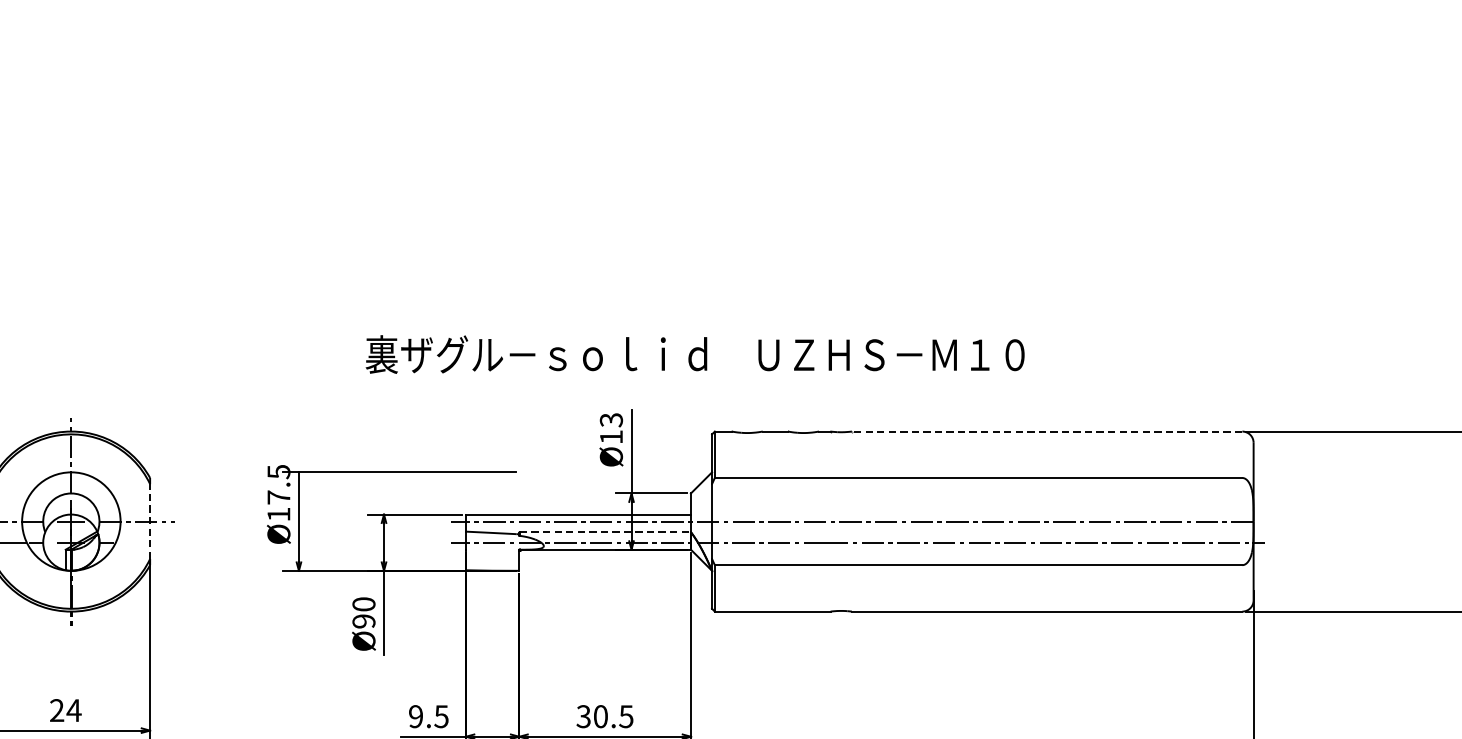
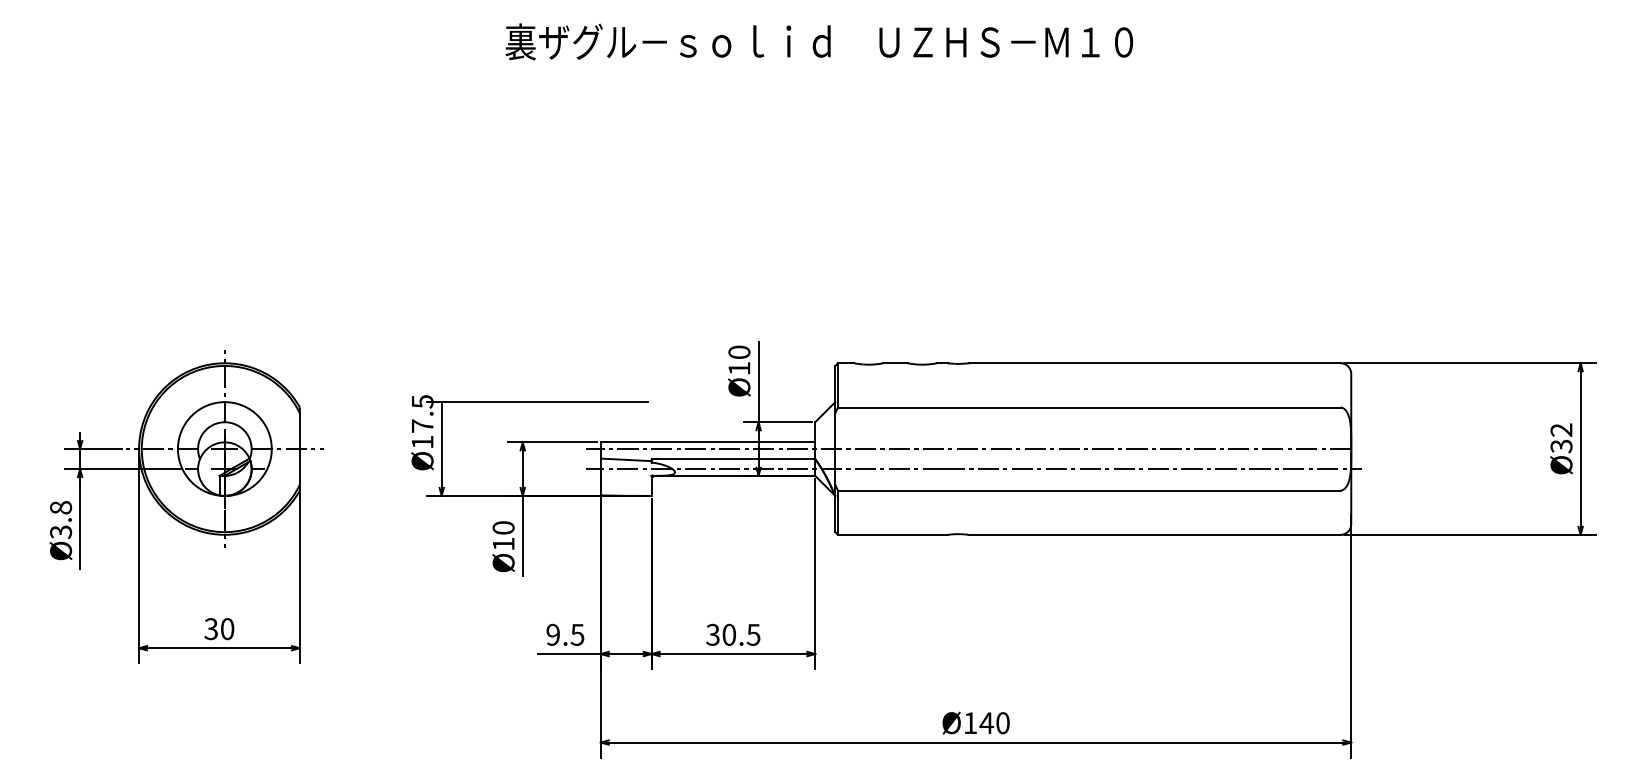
text: (695, 354) -> (819, 41), moved
text: (611, 420) -> (739, 352), Ø13 -> Ø10
line: (1047, 431) -> (1154, 363), dashed -> solid
line: (149, 522) -> (299, 449), dashed -> solid
line: (606, 532) -> (734, 459), dashed -> solid
text: (363, 620) -> (503, 543), Ø90 -> Ø10
text: (65, 710) -> (219, 629), 24 -> 30

